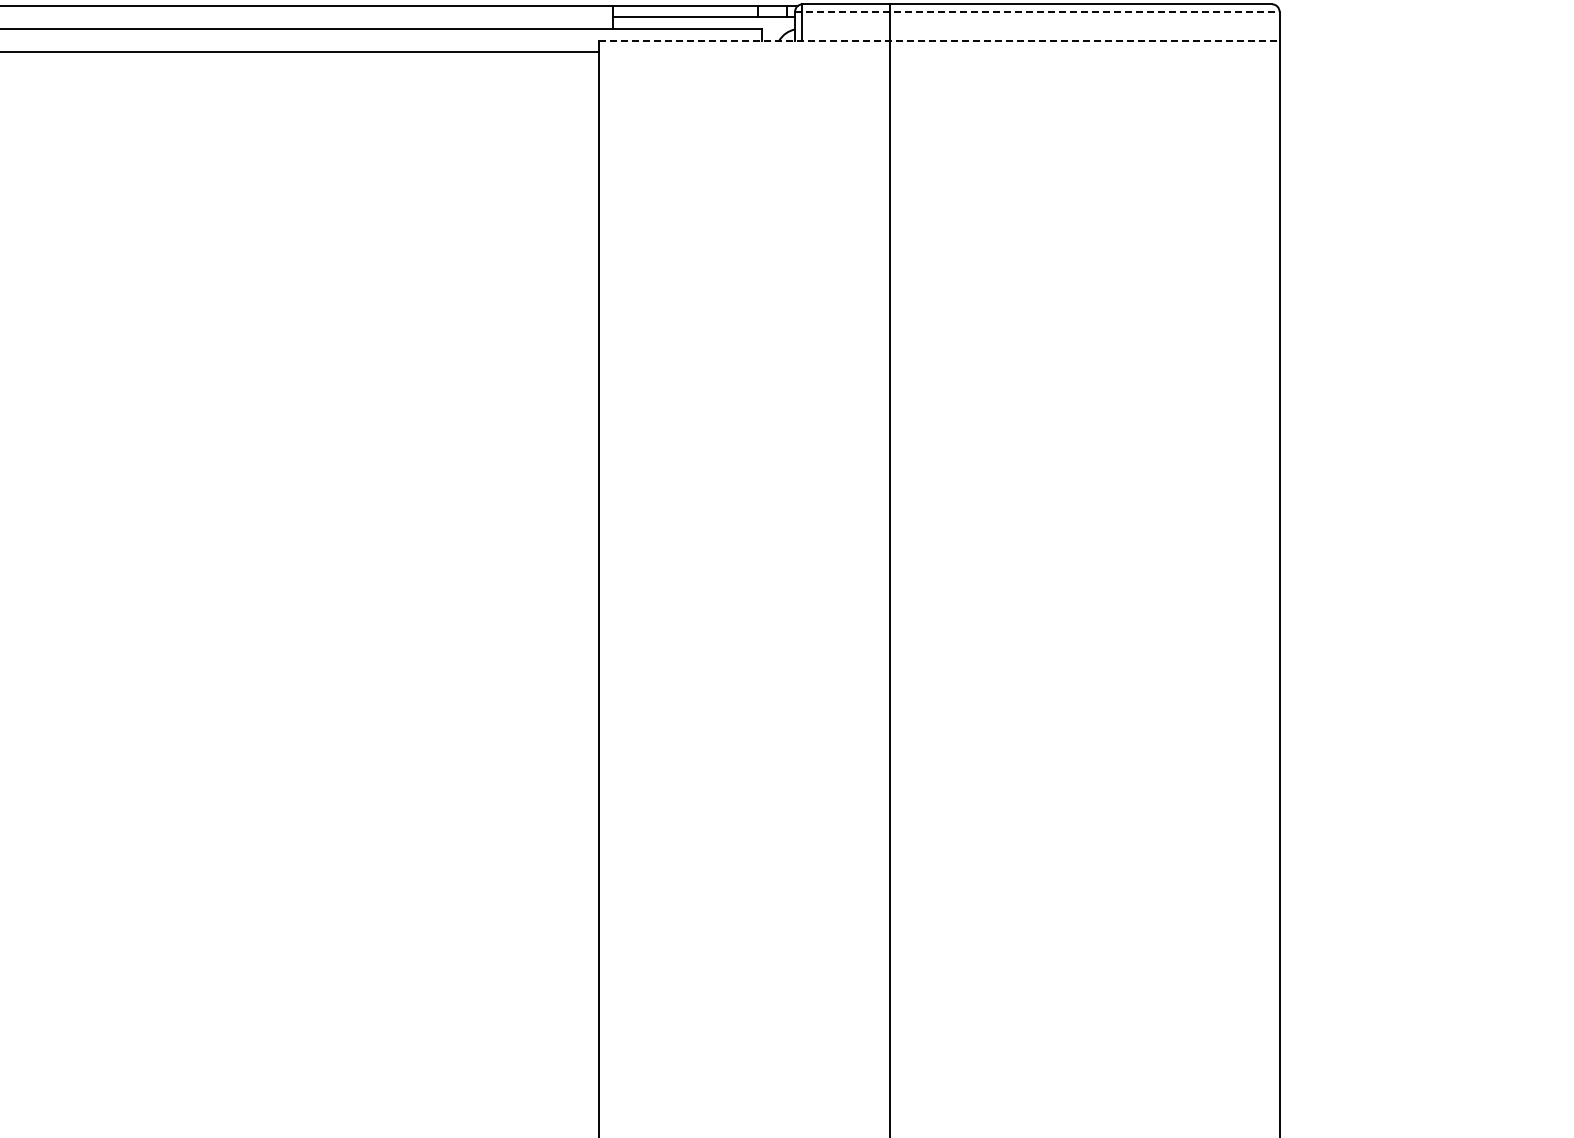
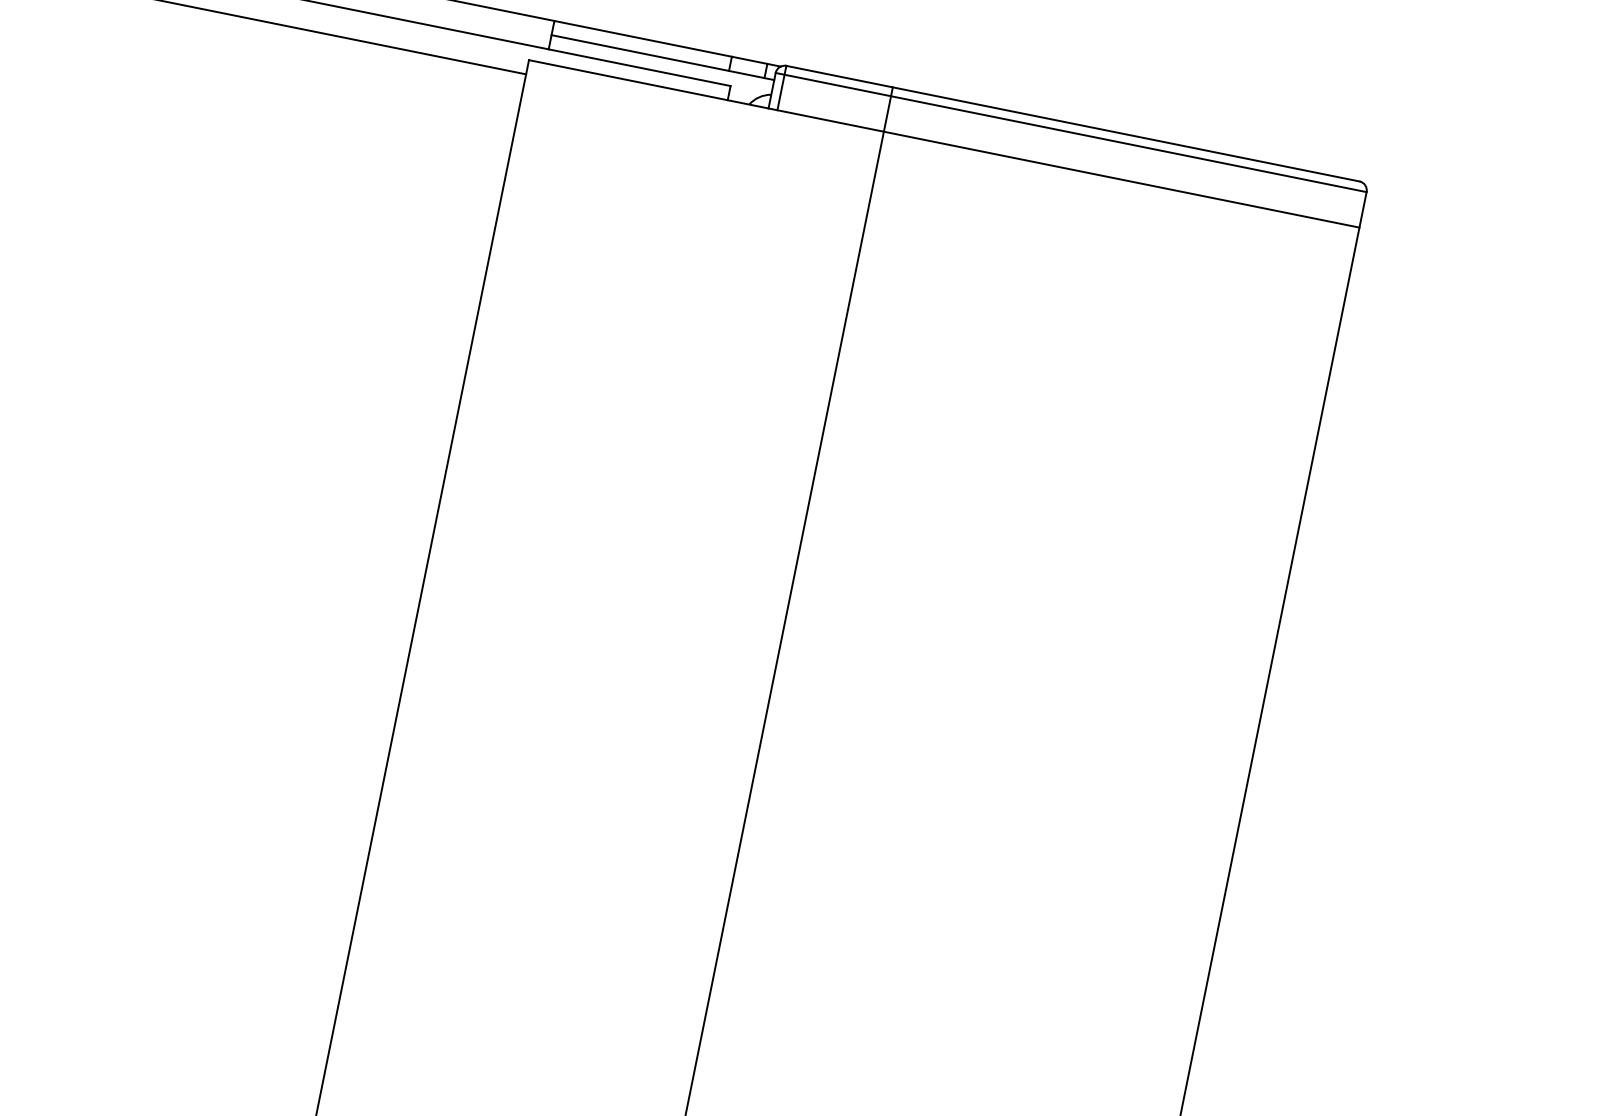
line: (1037, 11) -> (1071, 132), dashed -> solid
line: (939, 40) -> (944, 143), dashed -> solid

